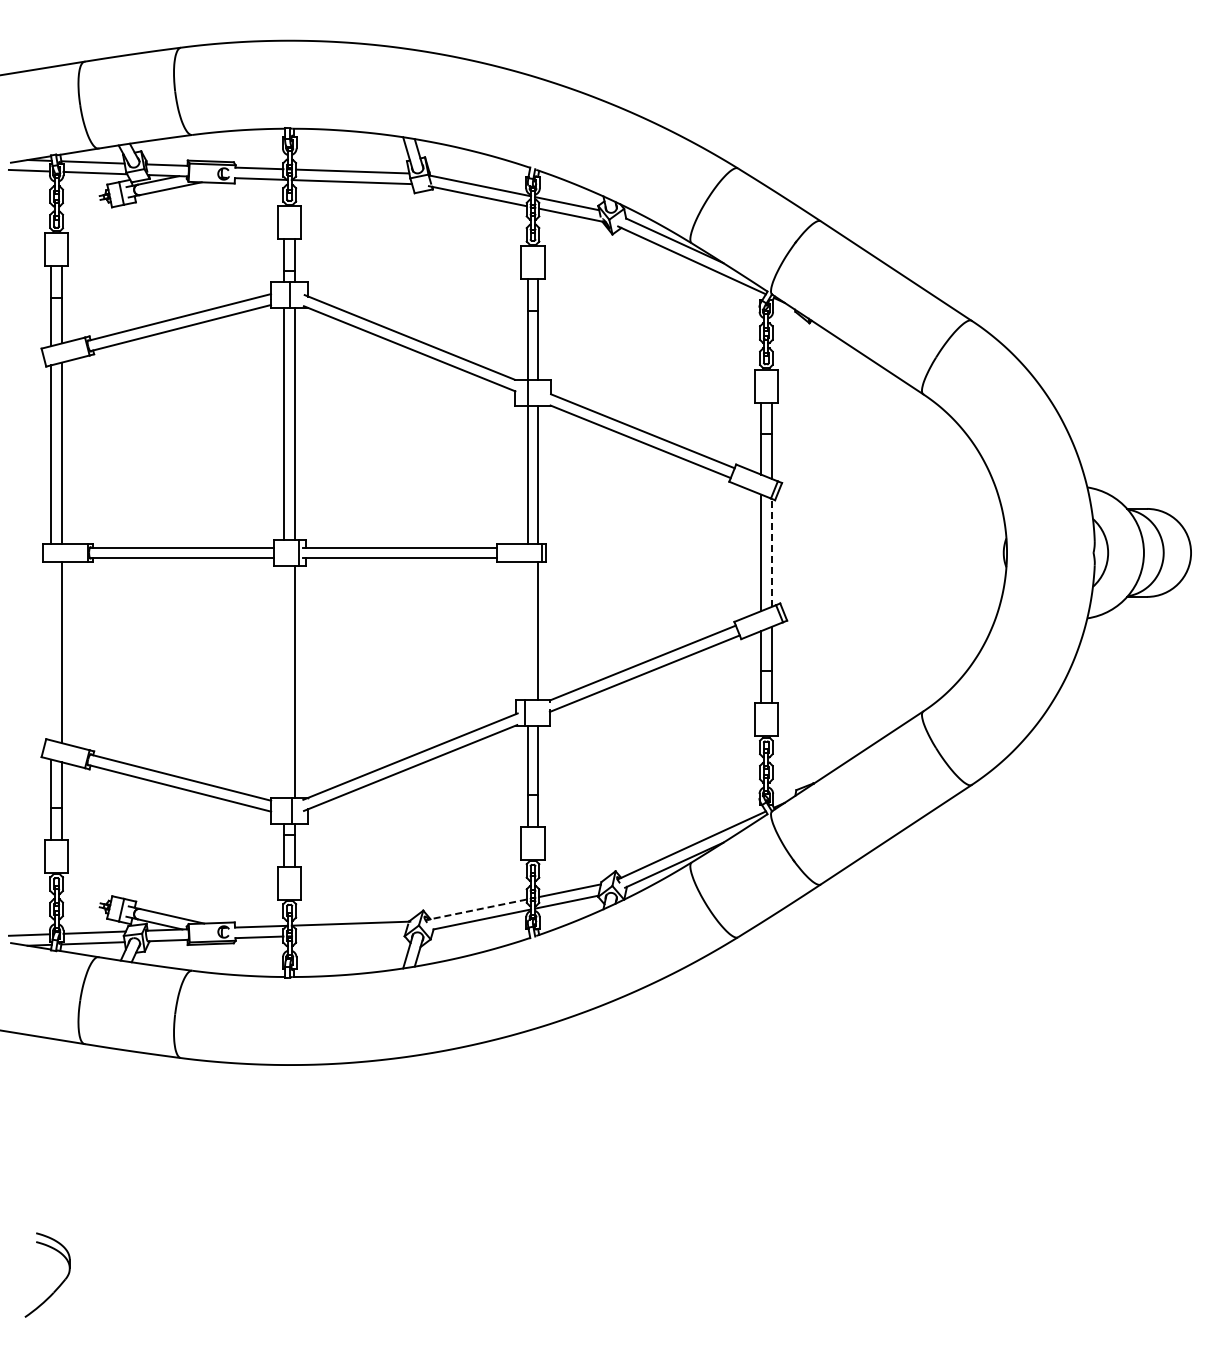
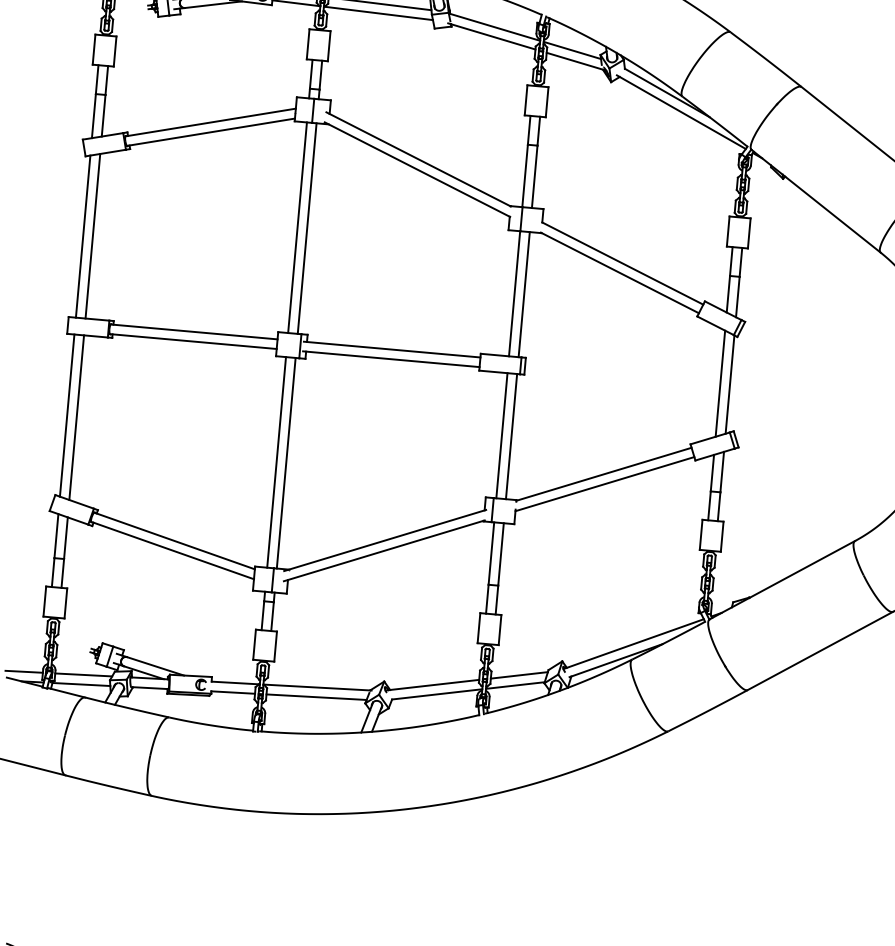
line: (771, 552) -> (729, 384), dashed -> solid
line: (527, 630) -> (501, 435), added
line: (51, 651) -> (67, 415), added
line: (284, 681) -> (276, 461), added
line: (476, 909) -> (432, 684), dashed -> solid
line: (350, 934) -> (316, 697), added

